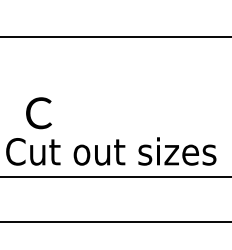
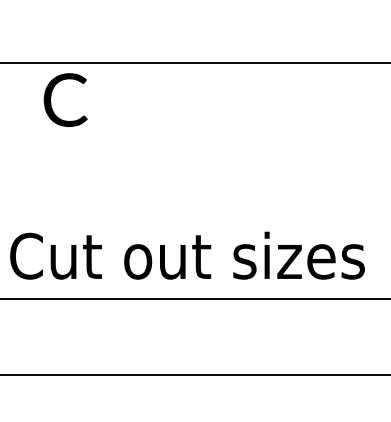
text: (38, 113) -> (64, 100), moved

